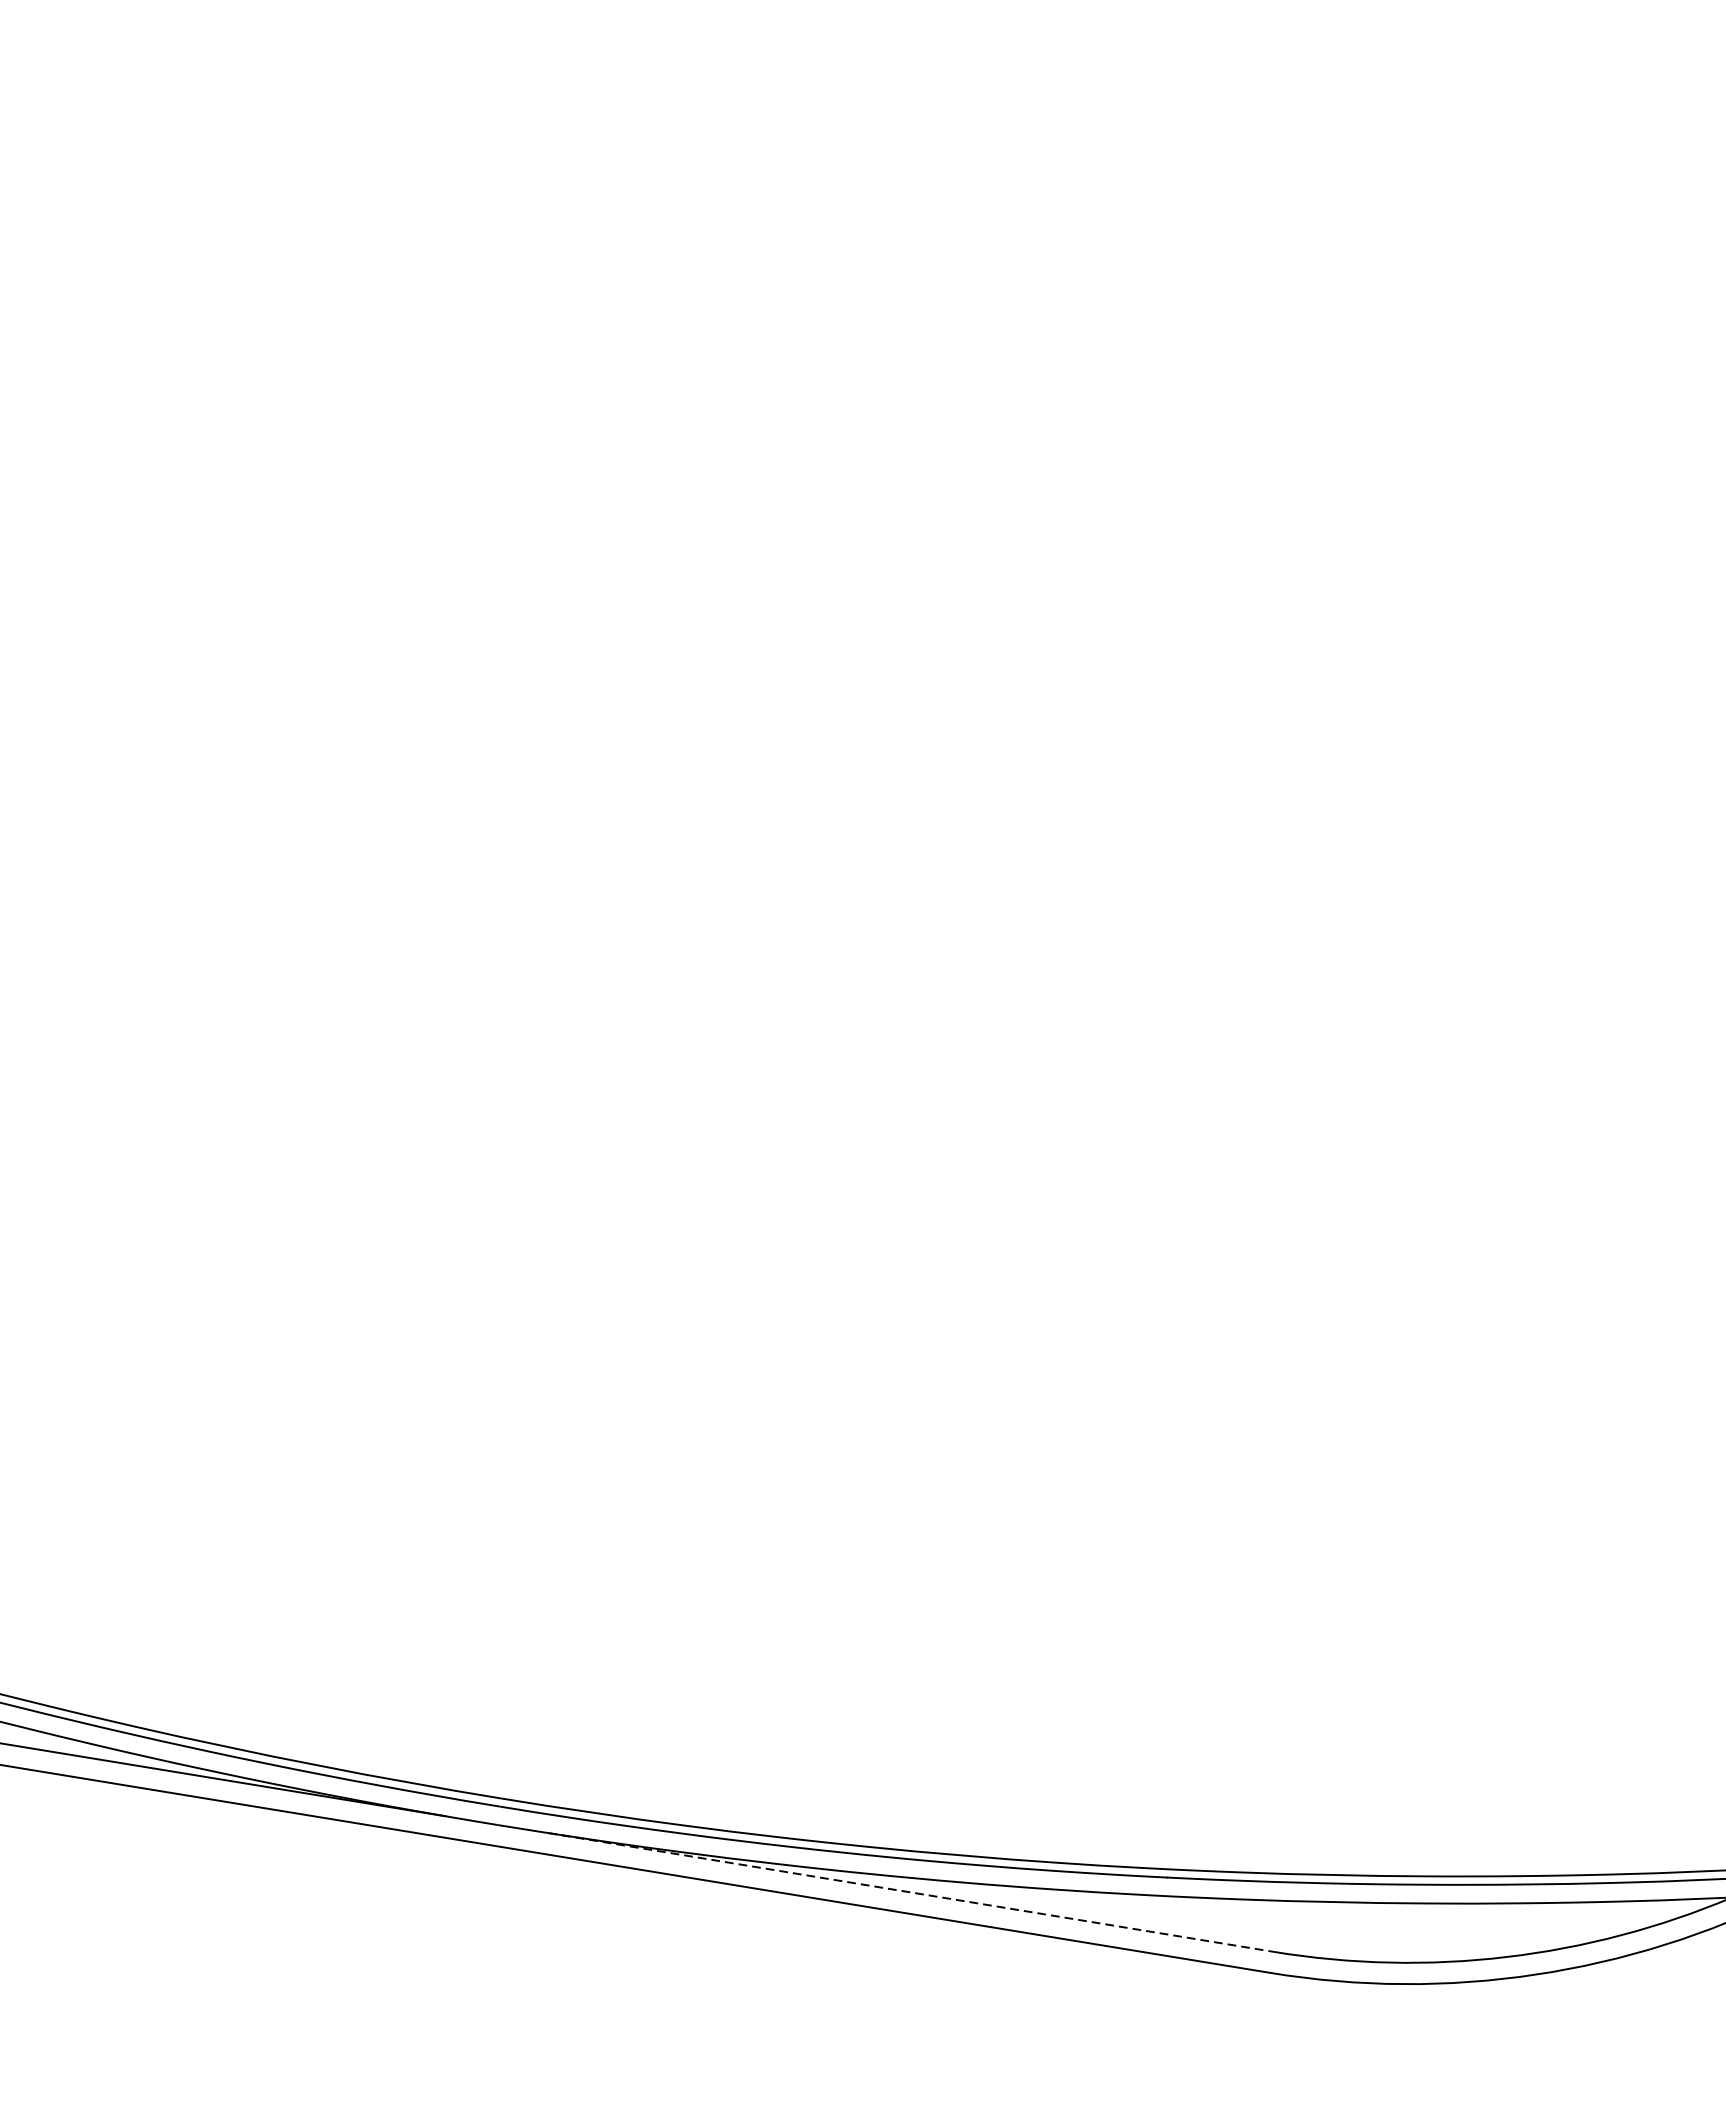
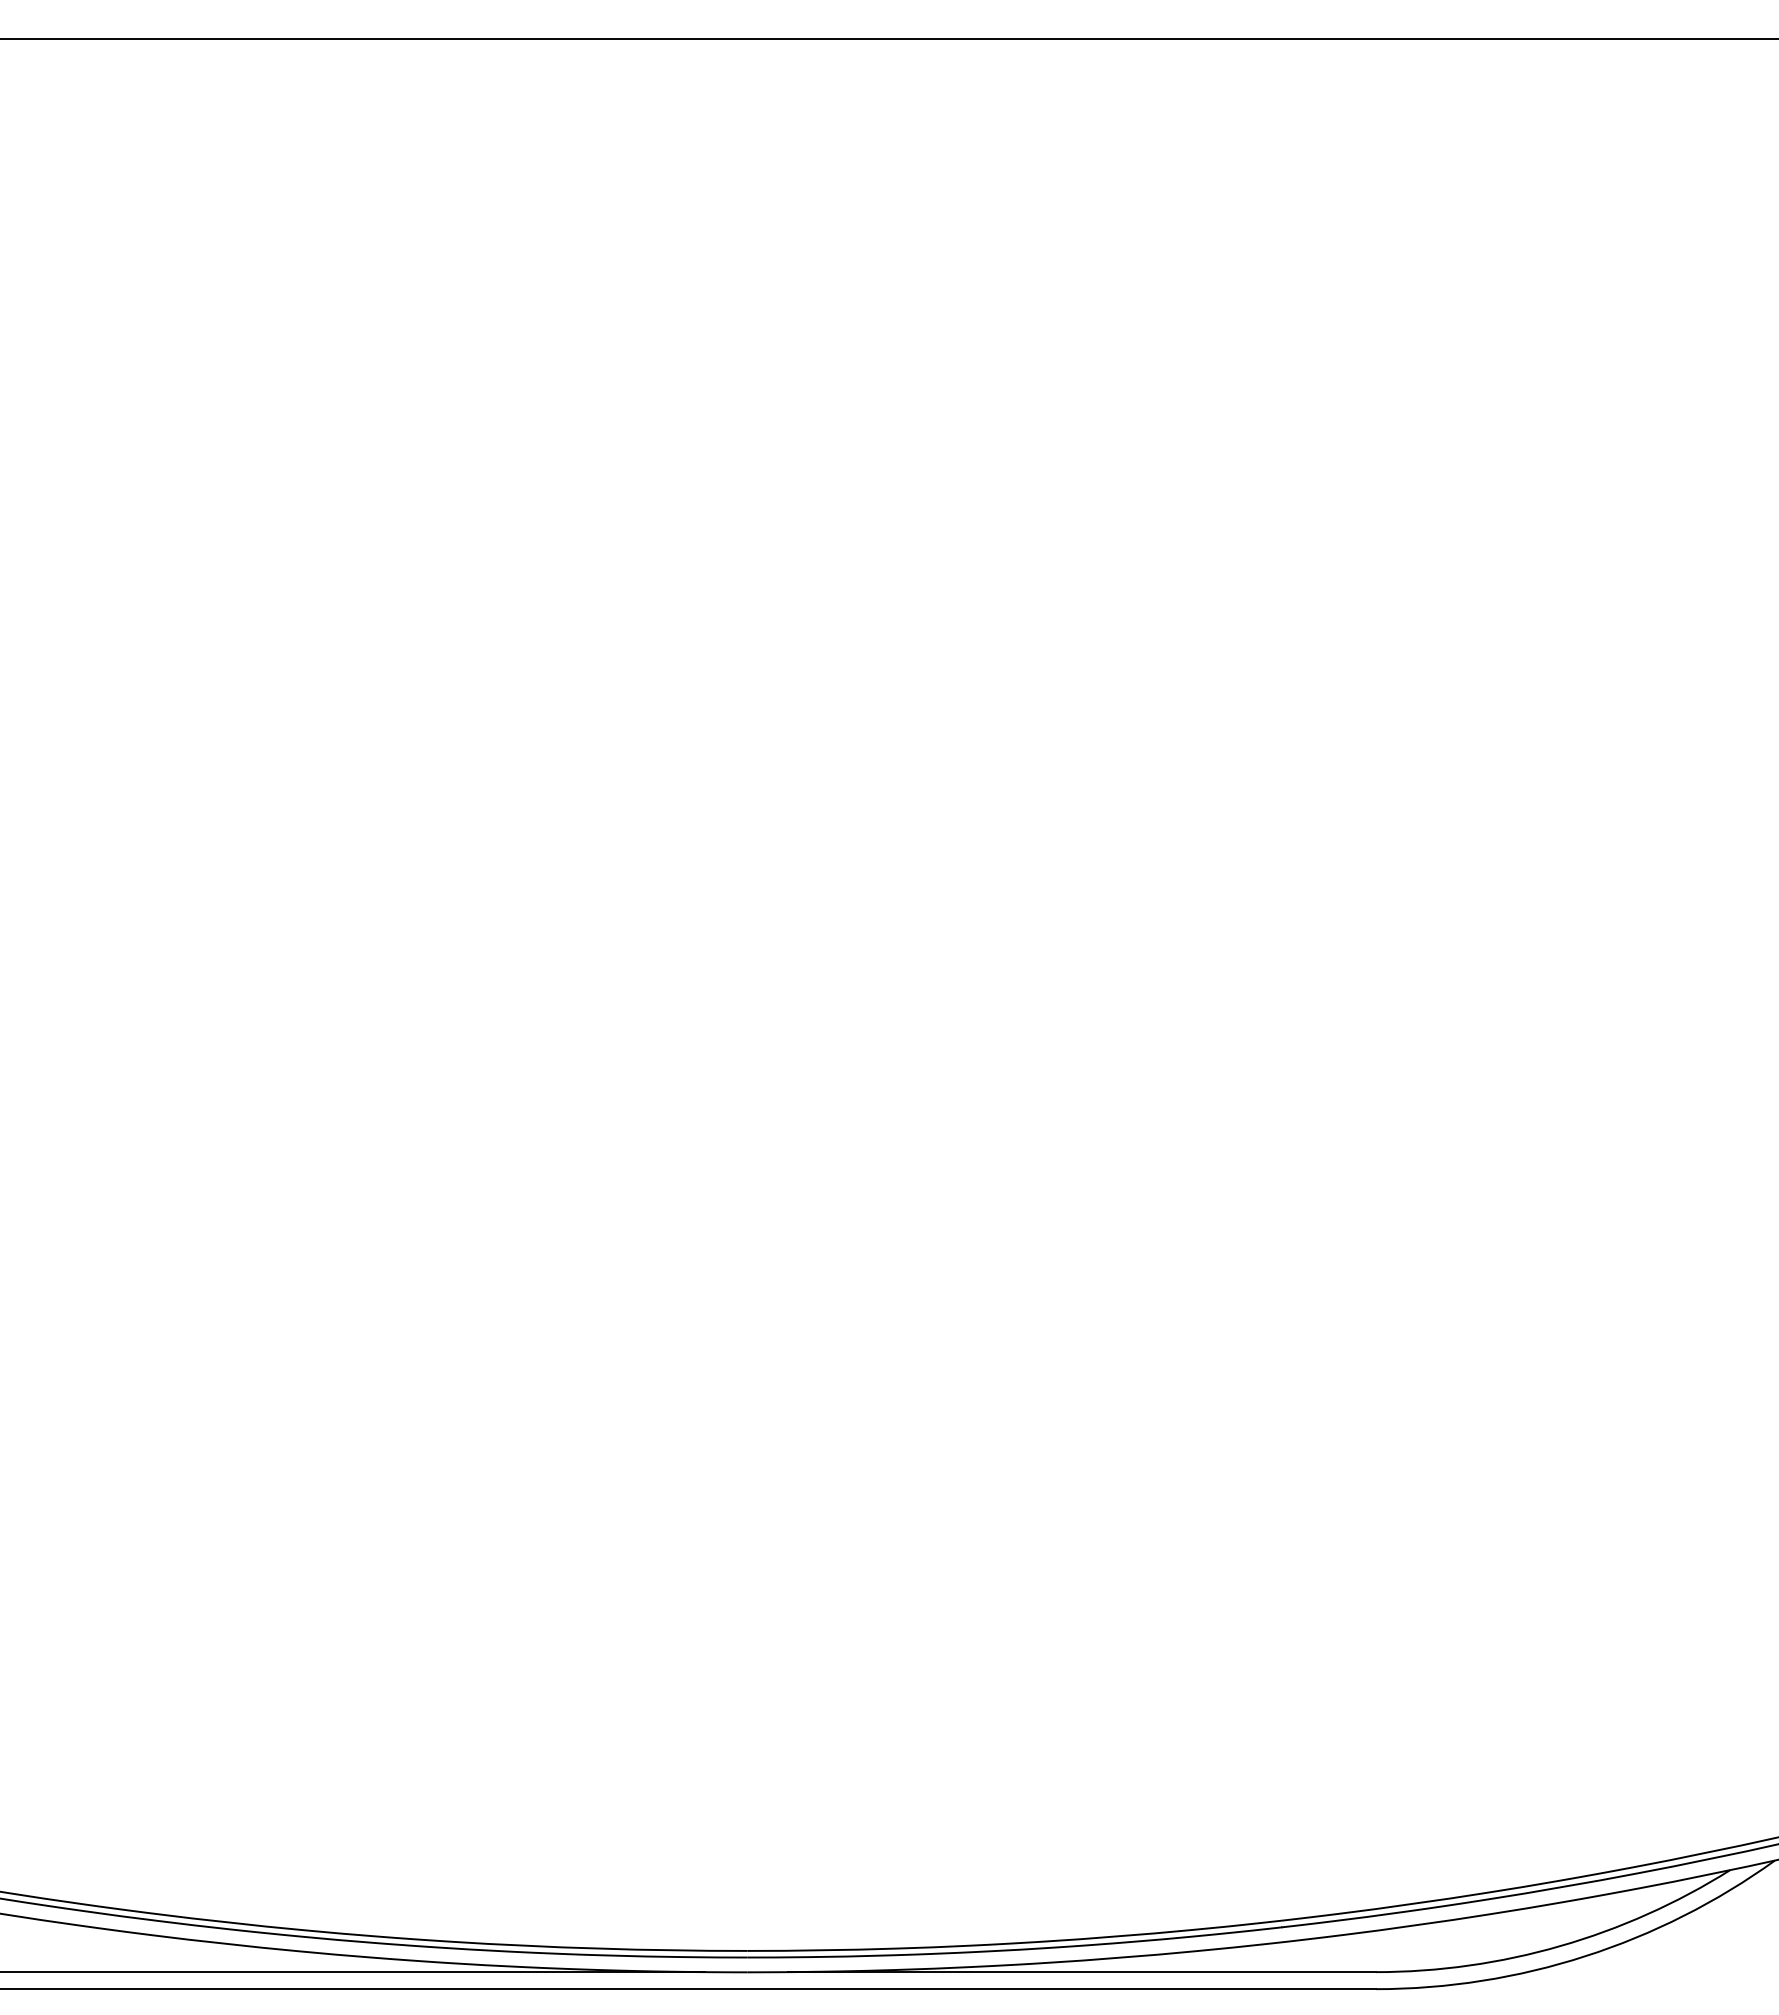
line: (911, 1892) -> (1082, 1972), dashed -> solid

